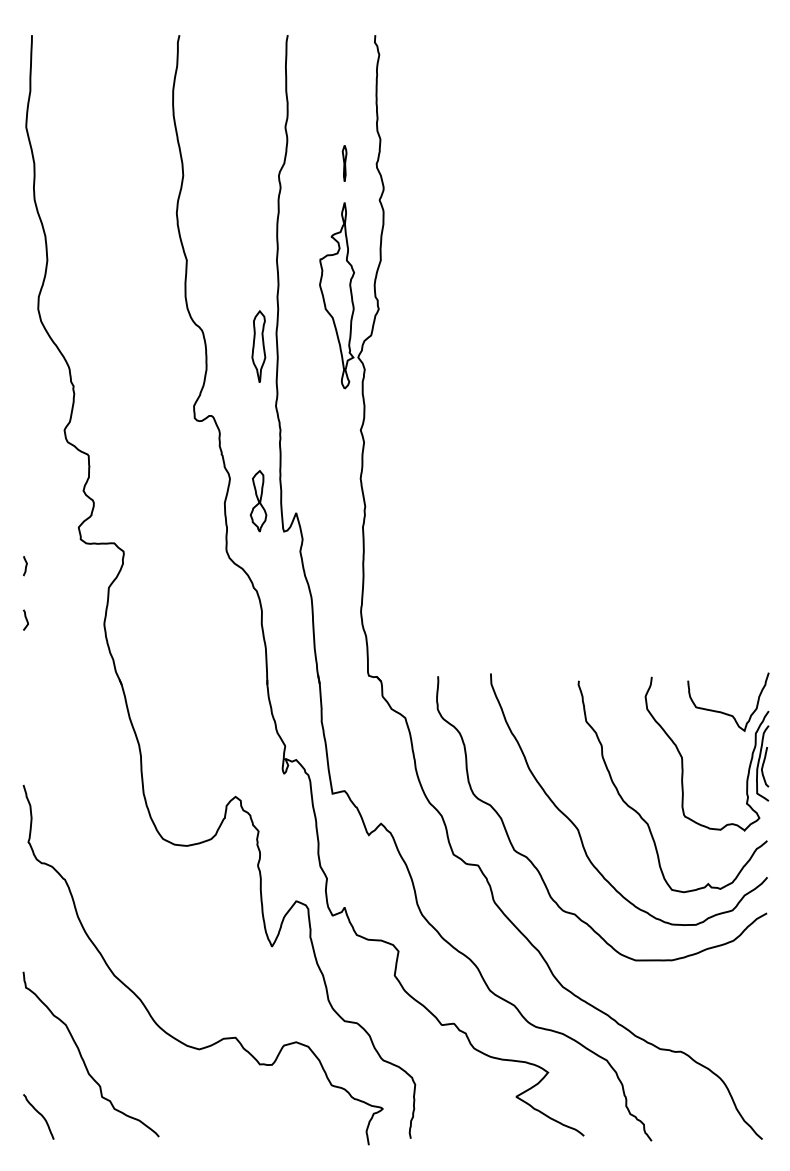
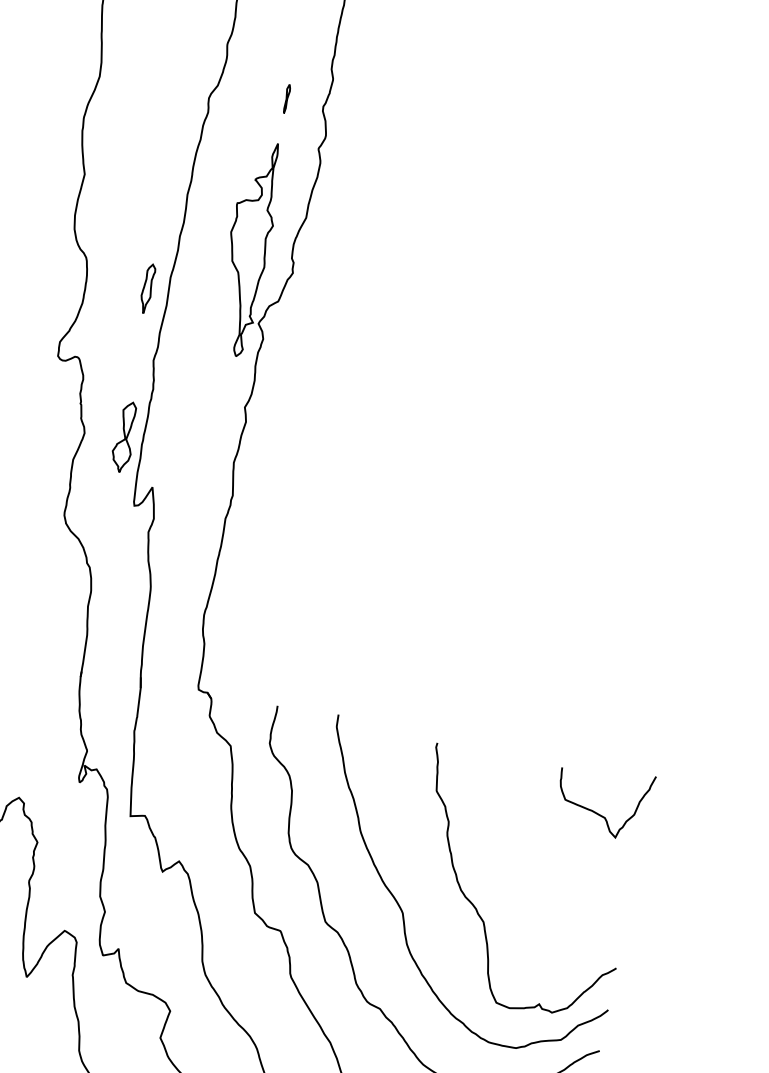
part: (344, 163) -> (286, 98), size x0.7
part: (258, 346) -> (147, 288), size x0.6
part: (258, 501) -> (124, 437), moved
part: (683, 760) -> (538, 857), removed

